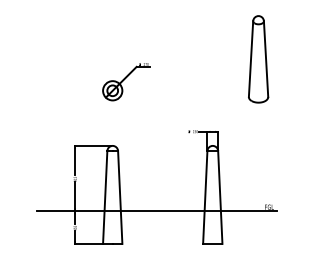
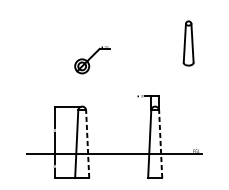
part: (258, 59) -> (188, 43), size x0.7
line: (120, 196) -> (87, 143), solid -> dashed
line: (220, 196) -> (160, 143), solid -> dashed

